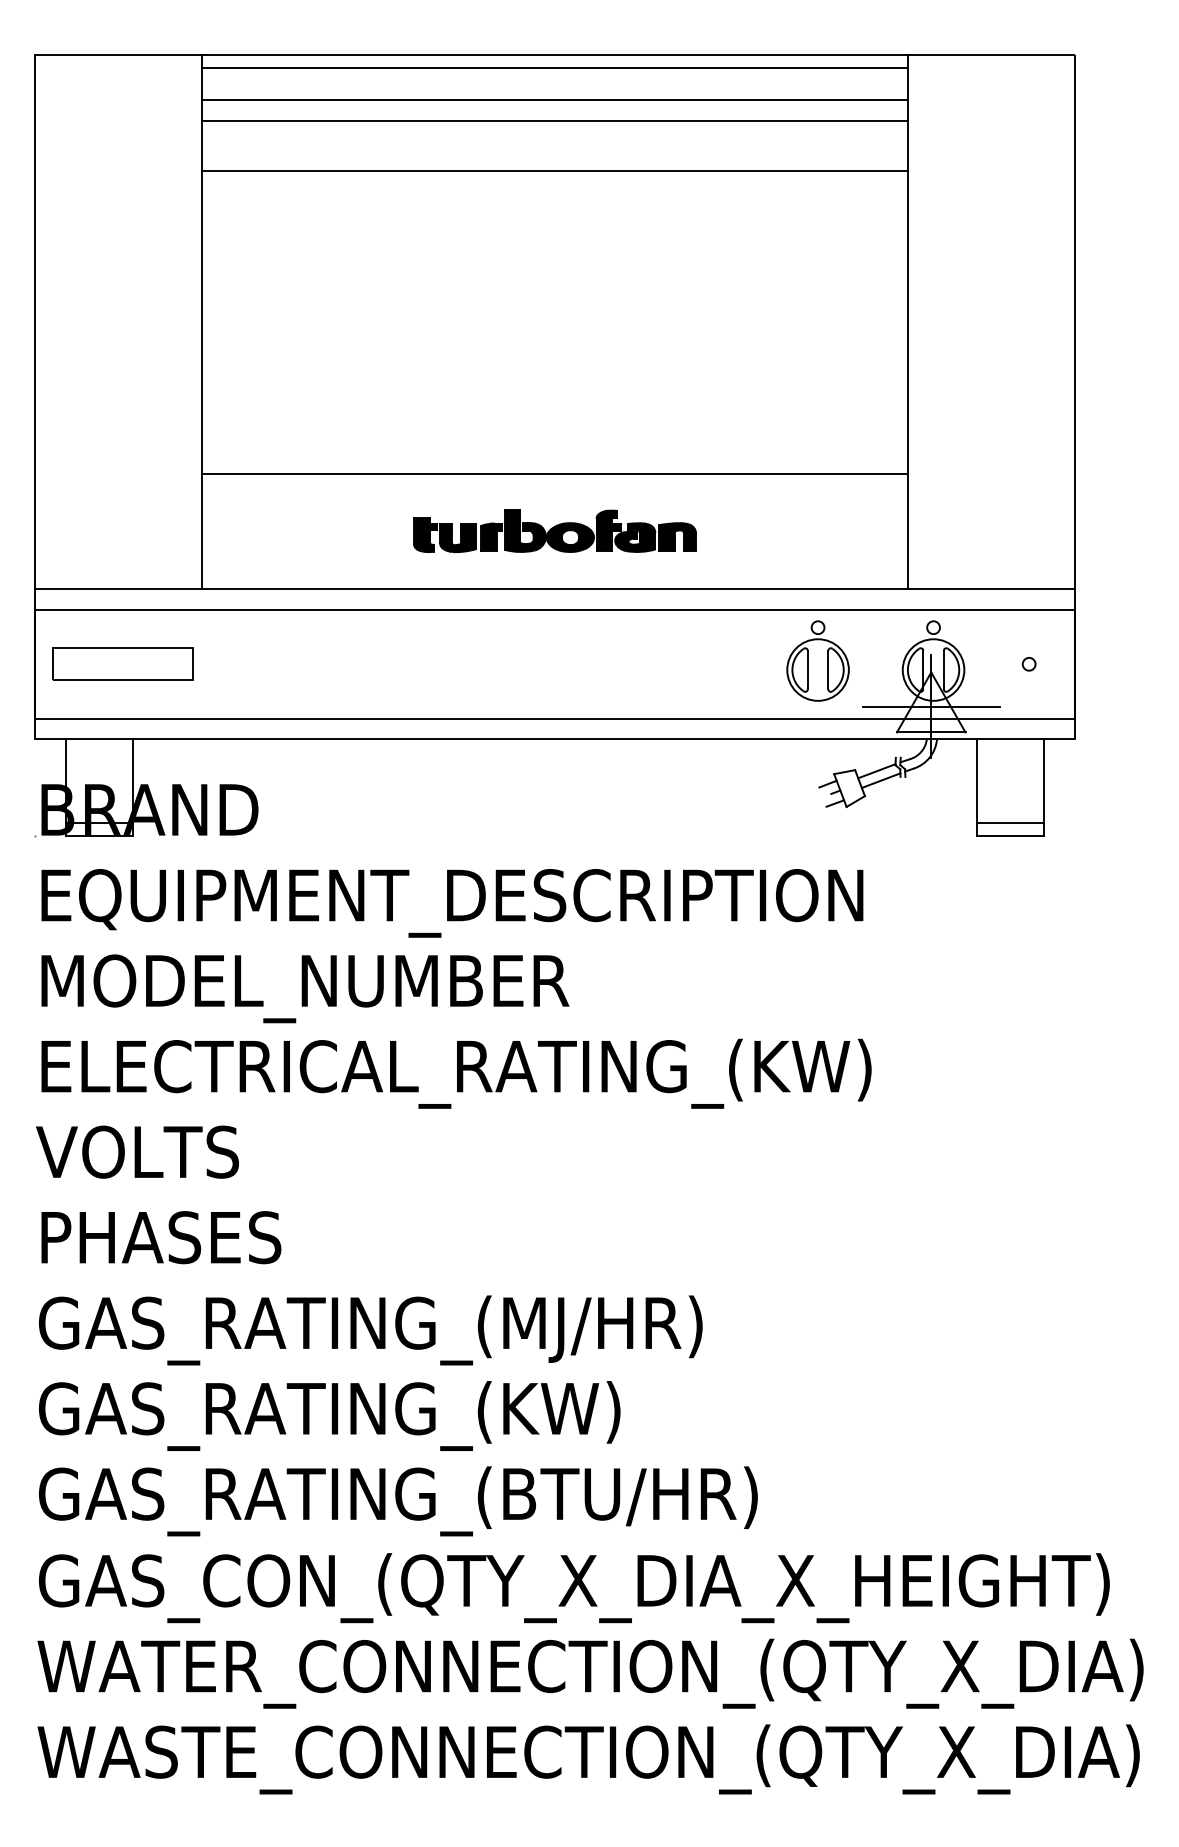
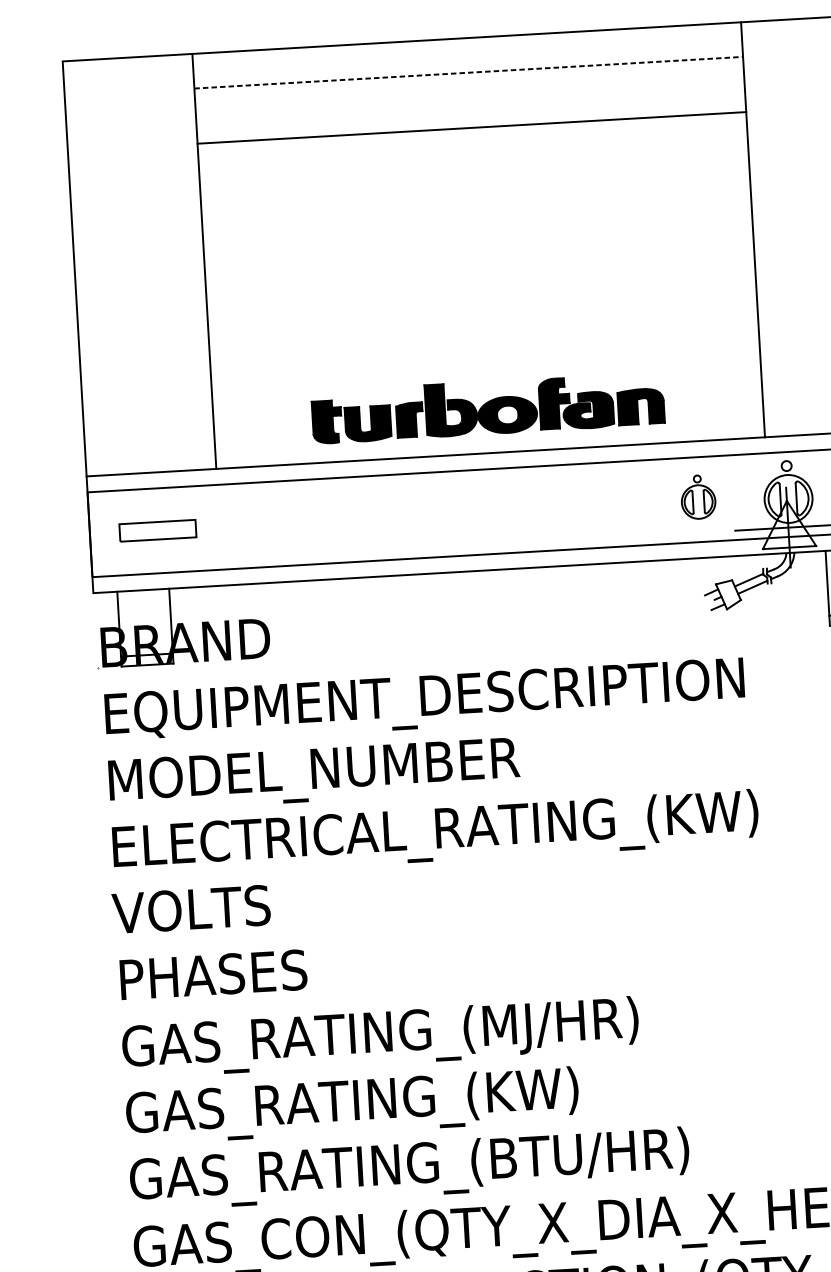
line: (554, 67) -> (466, 47), removed
line: (555, 99) -> (469, 72), solid -> dashed
line: (554, 120) -> (469, 88), removed
line: (554, 473) -> (485, 363), removed
part: (554, 530) -> (487, 407), size x1.6
part: (817, 660) -> (697, 496), size x0.7
part: (122, 663) -> (157, 530), size x0.7

